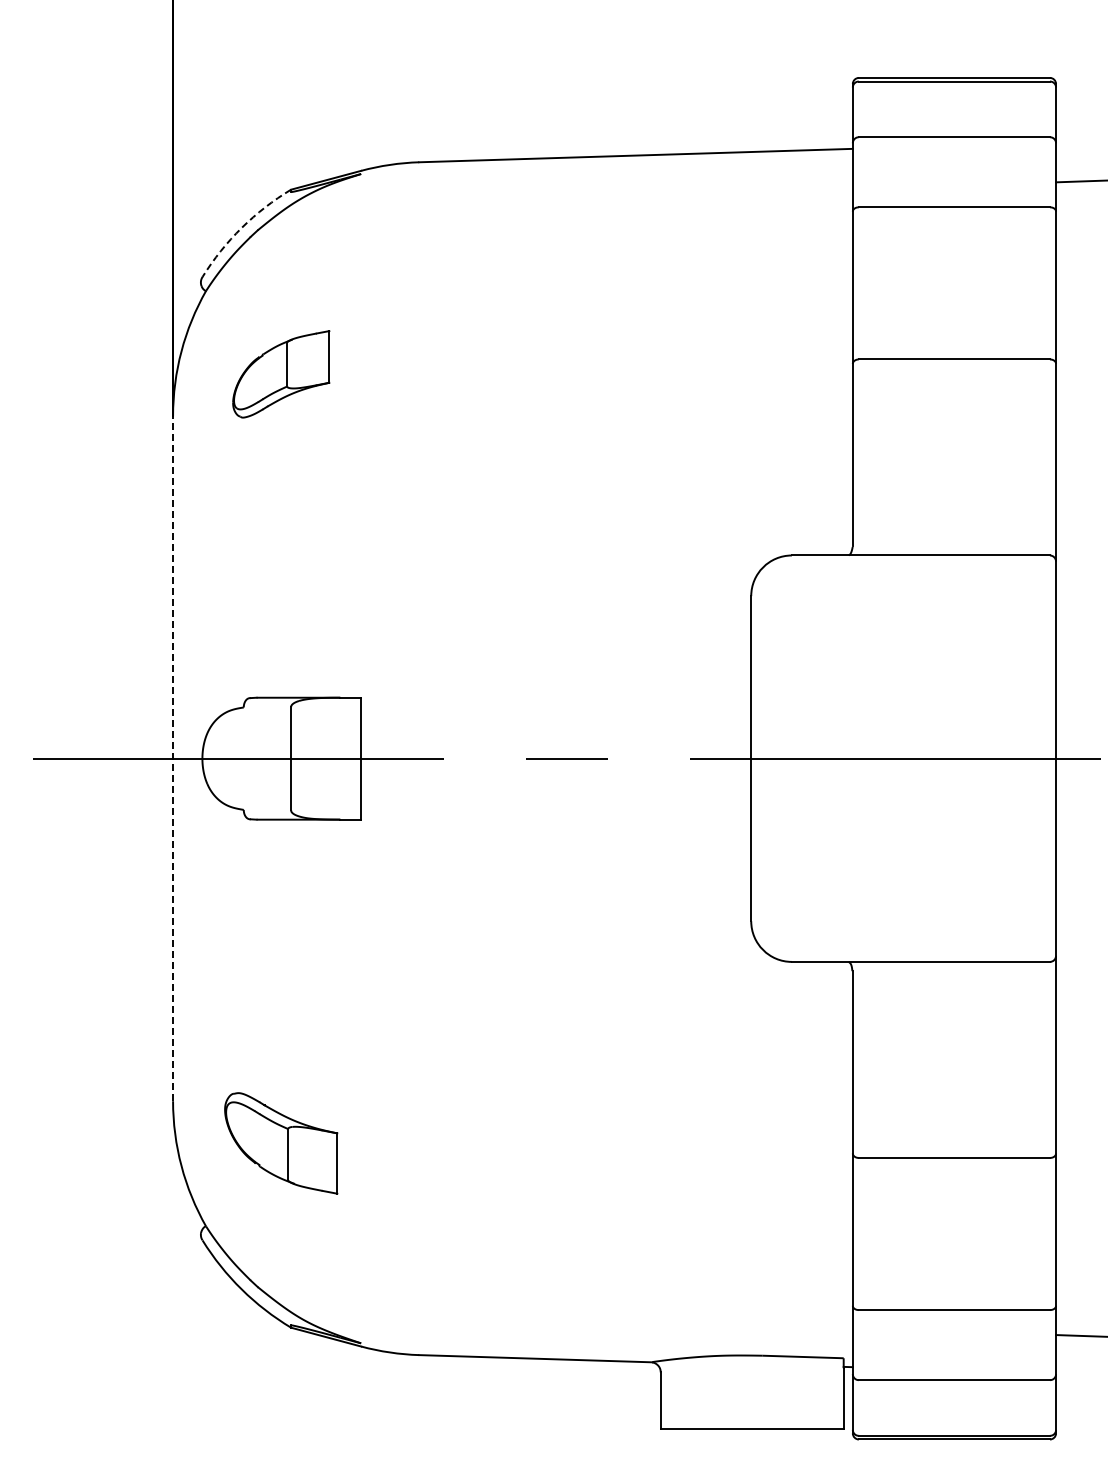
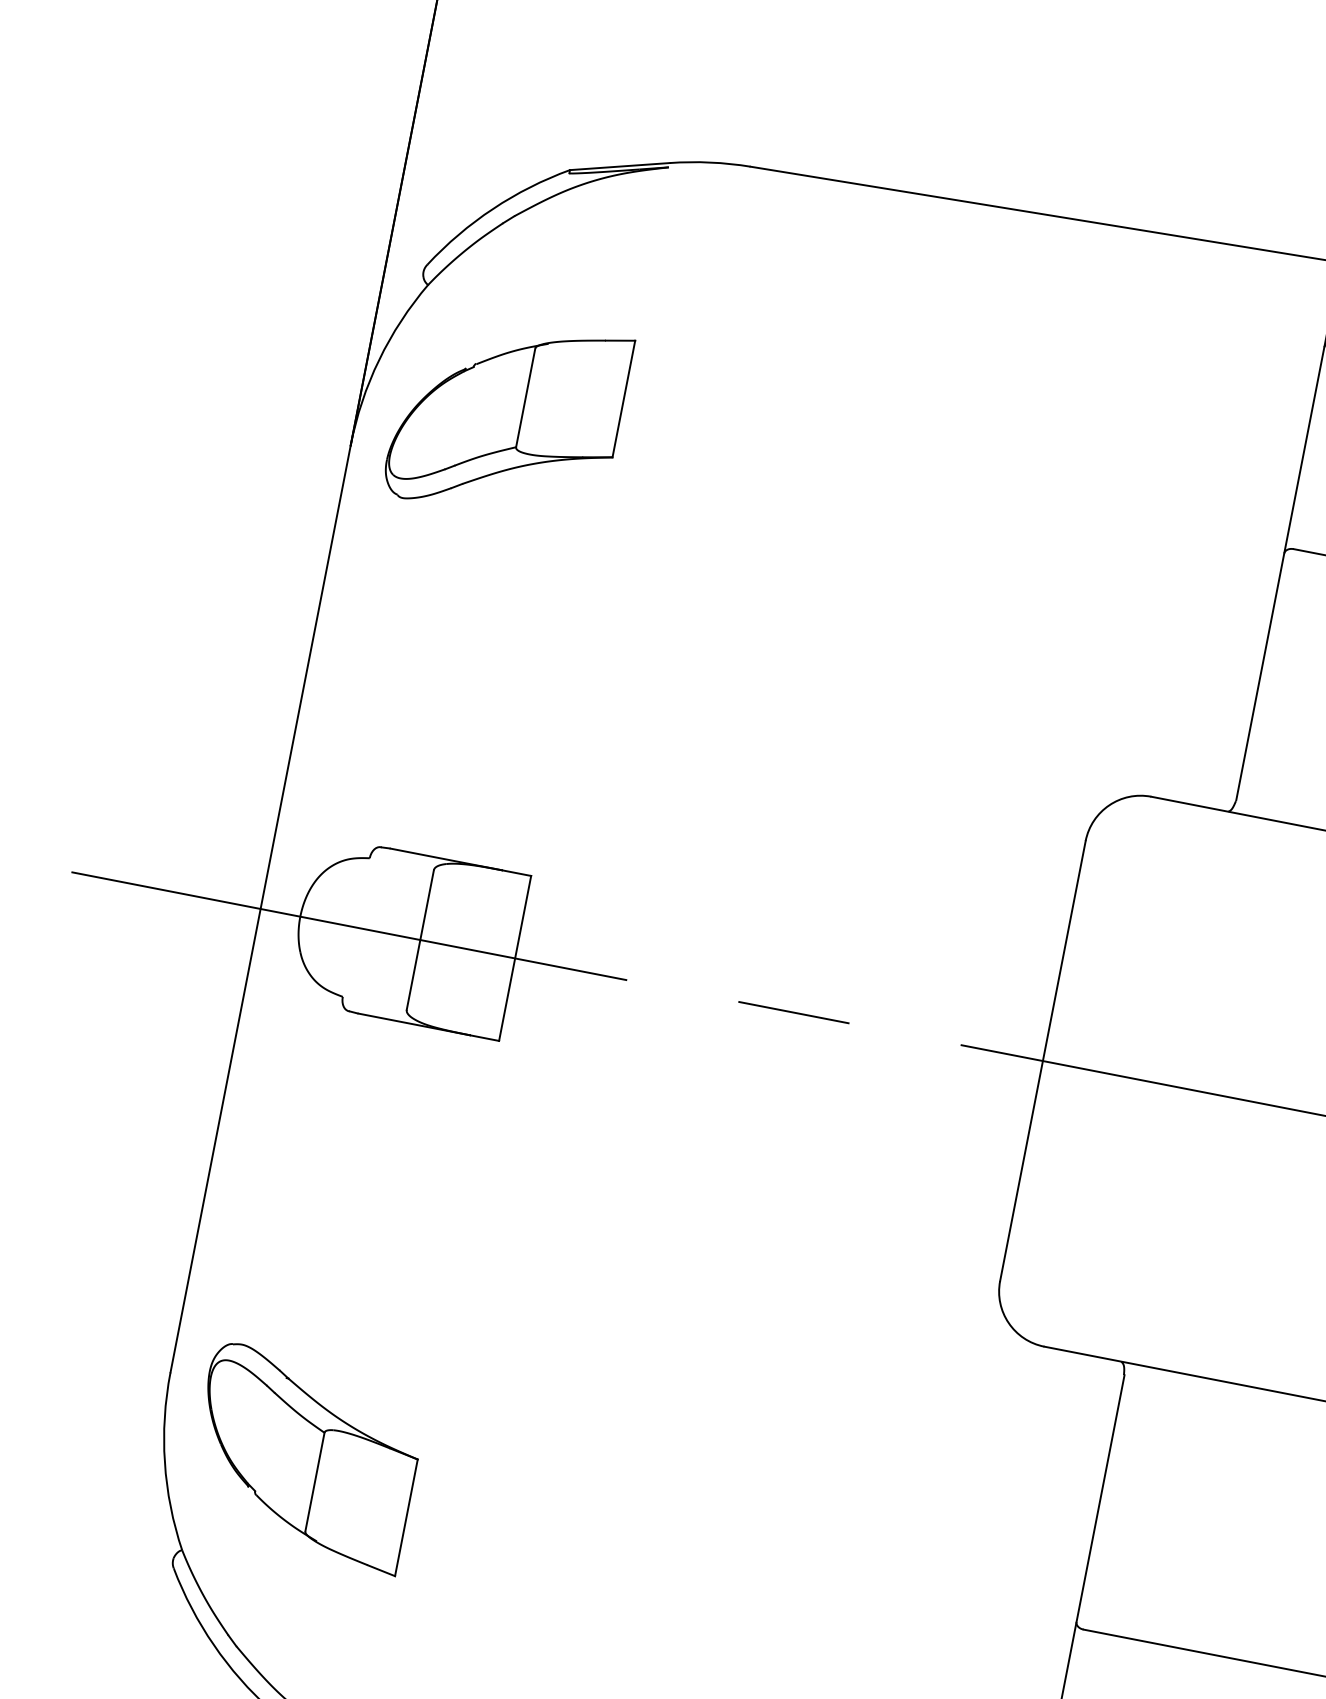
arc: (241, 227) -> (492, 208), dashed -> solid
part: (281, 374) -> (508, 417), size x1.67
line: (173, 758) -> (261, 908), dashed -> solid
part: (281, 1143) -> (306, 1458), size x1.43

